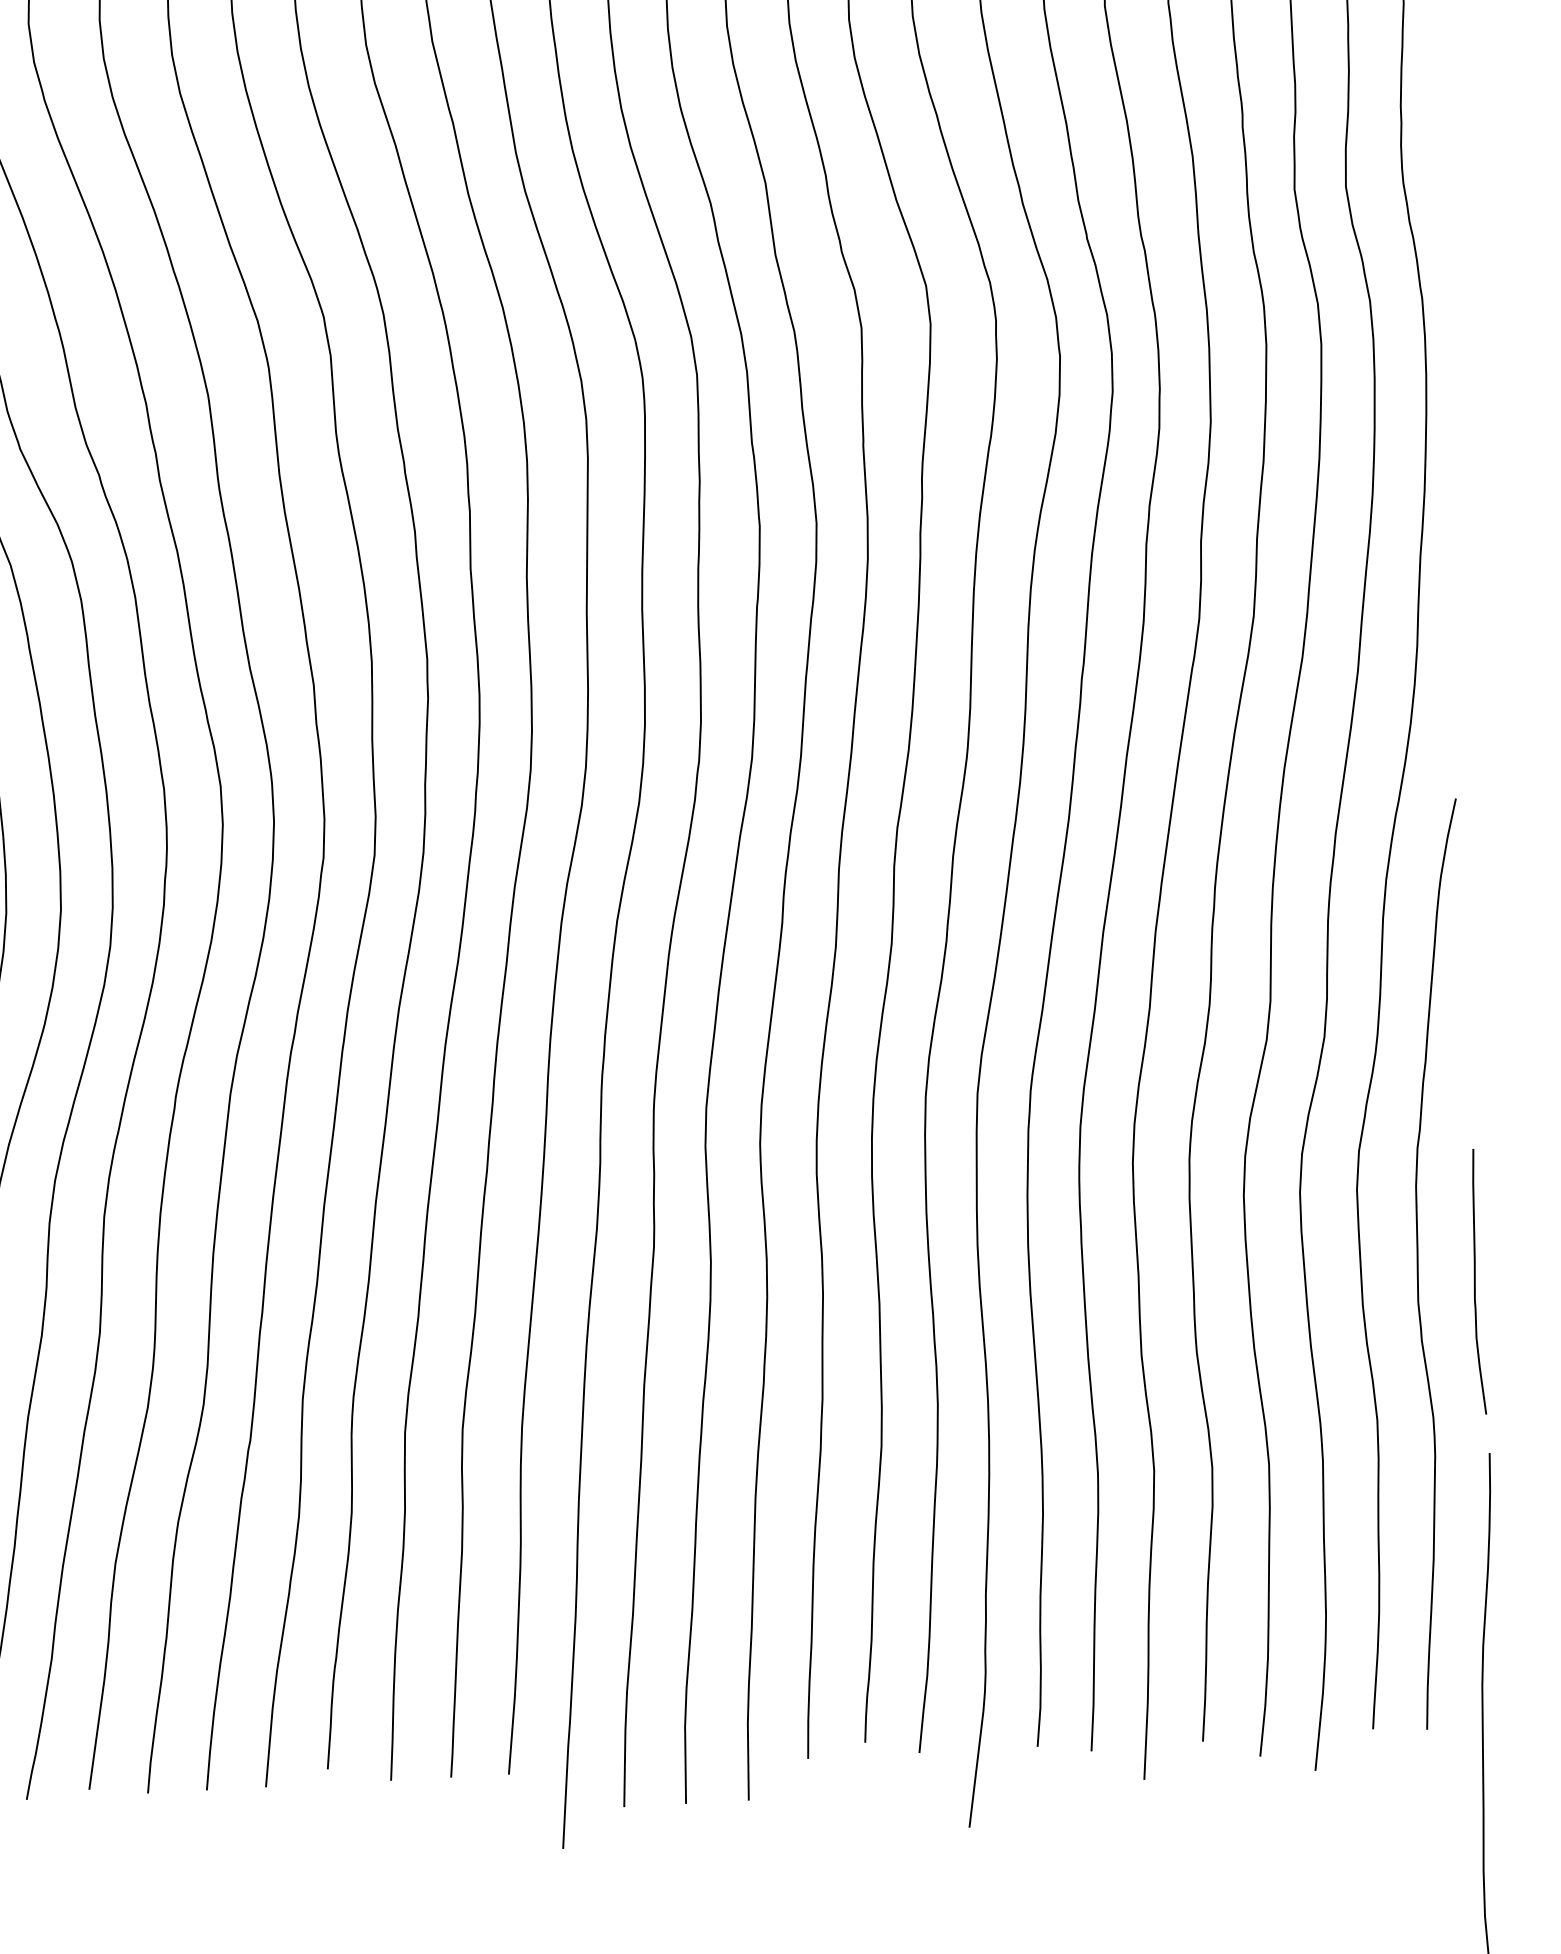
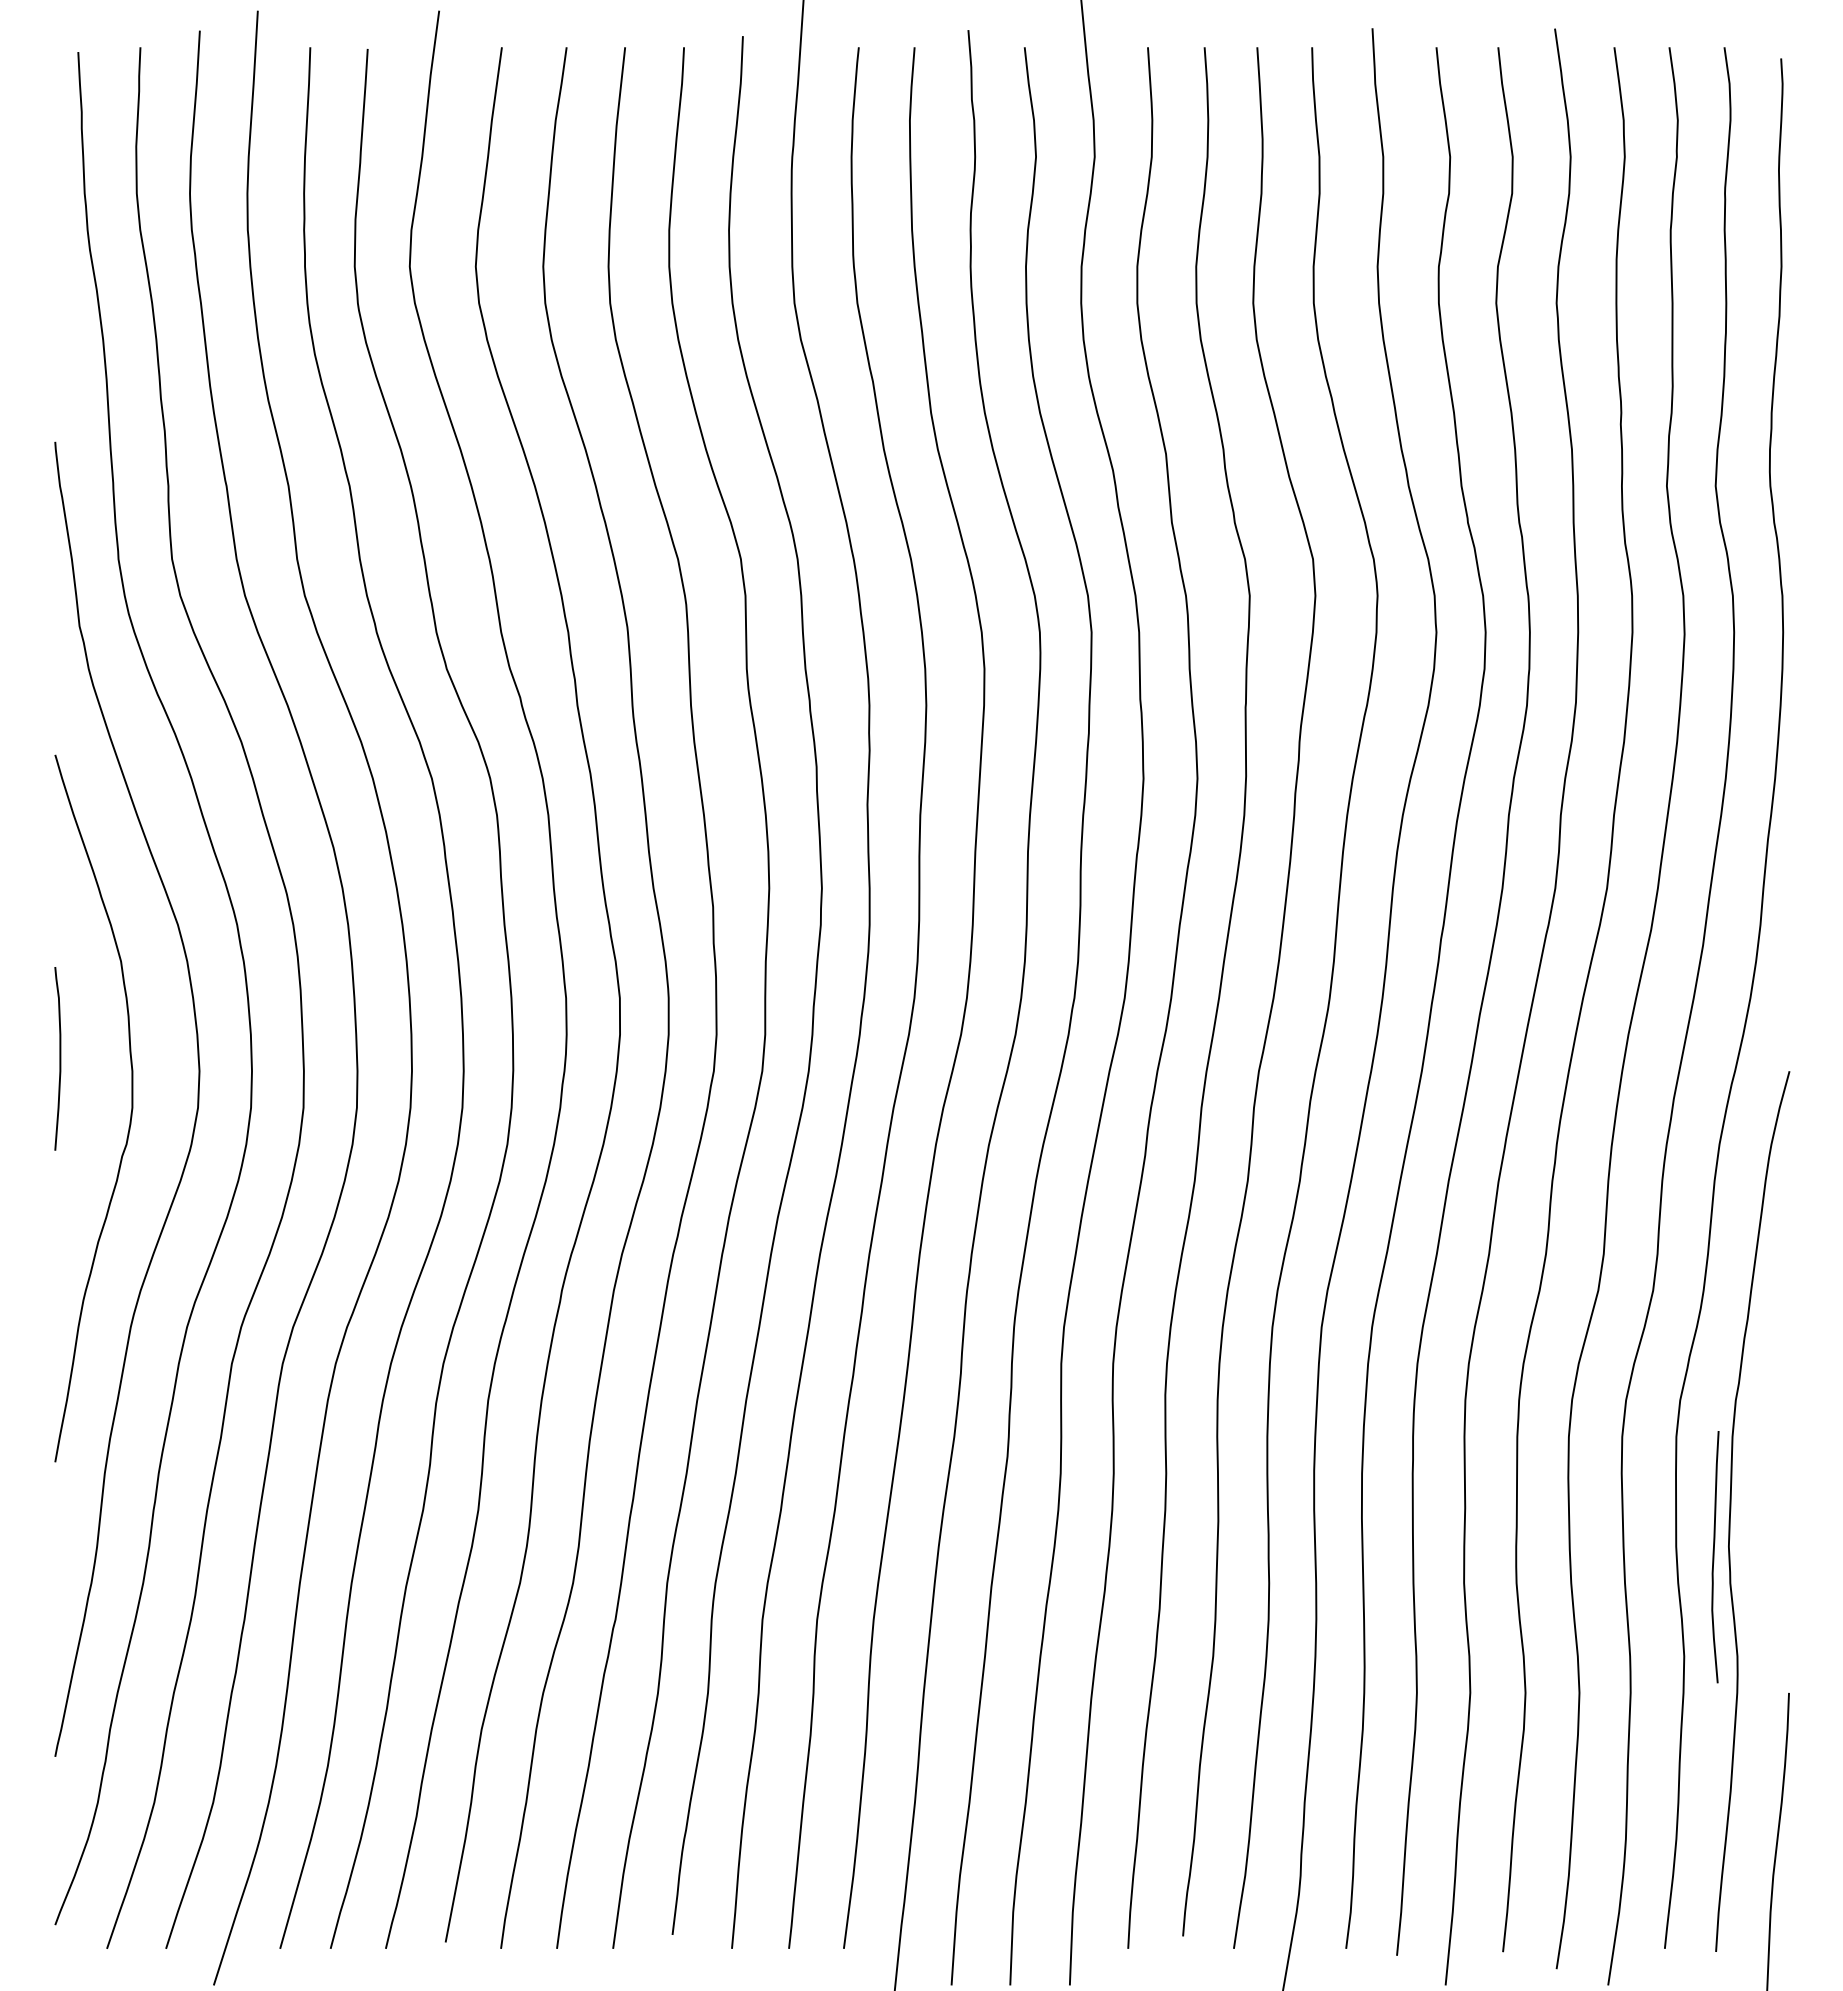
curve: (1475, 1282) -> (1714, 1557), moved

